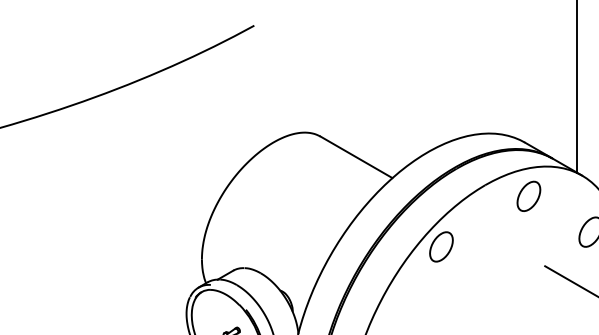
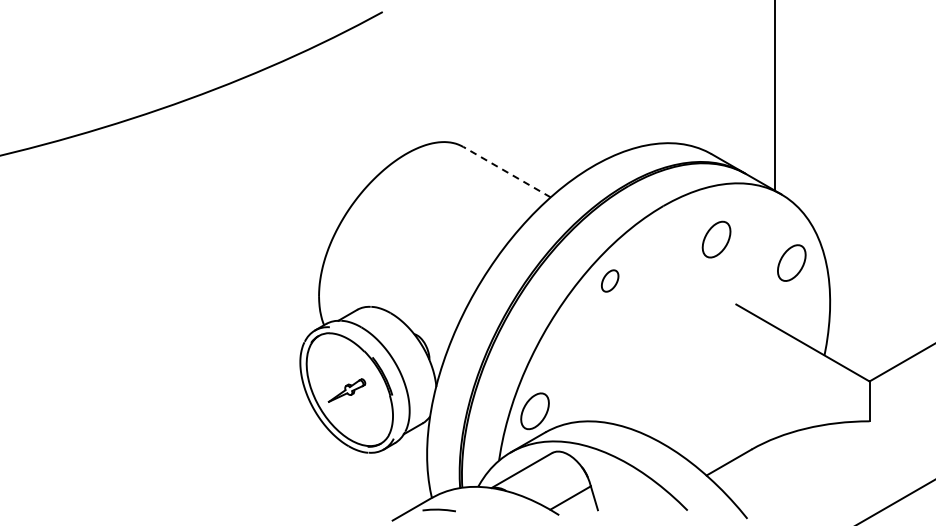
line: (356, 156) -> (506, 171), solid -> dashed
part: (528, 196) -> (716, 239), moved
part: (440, 246) -> (609, 280), size x0.6

